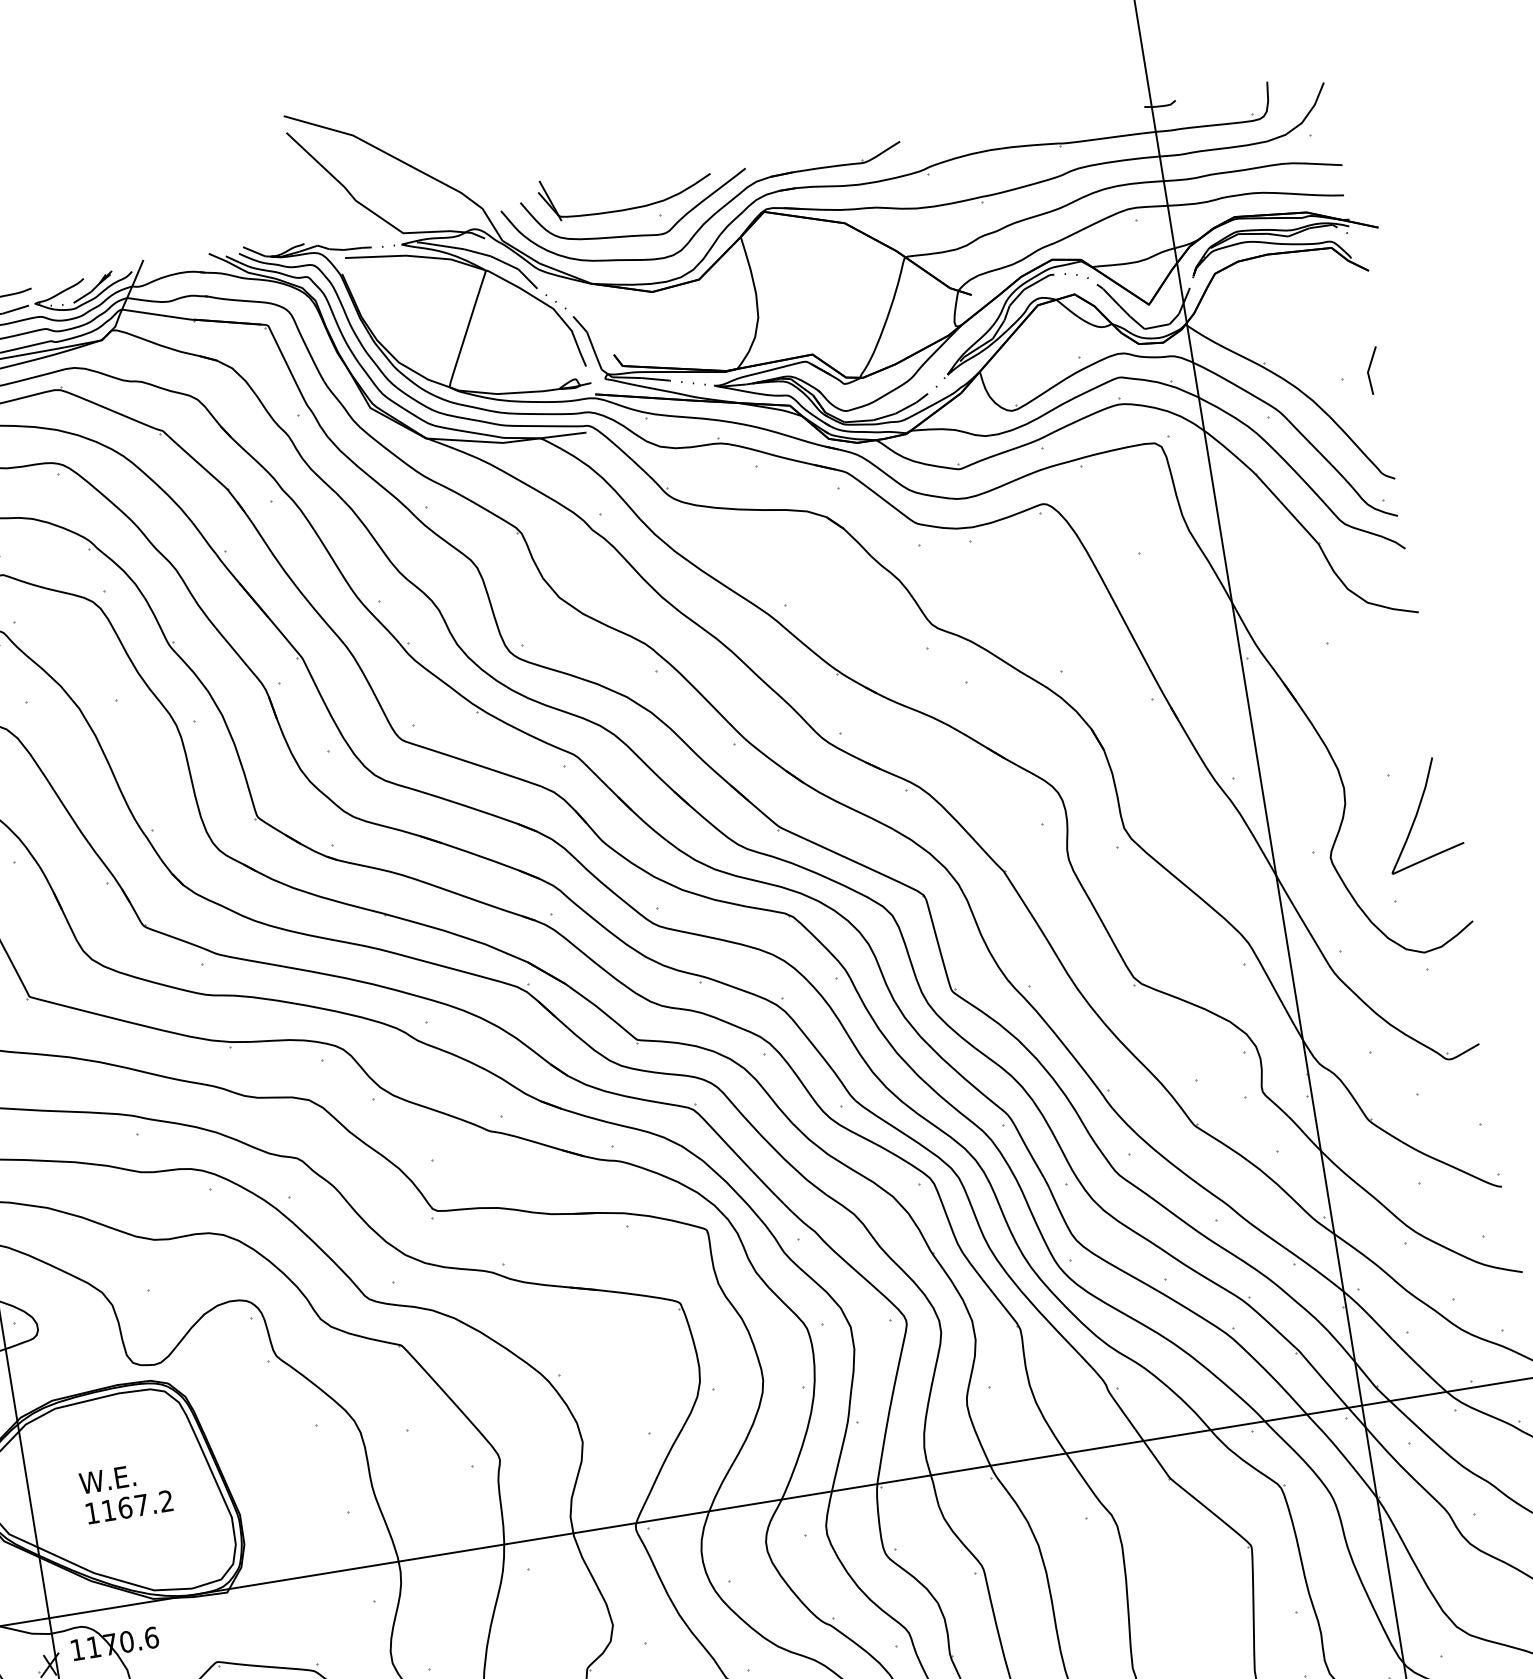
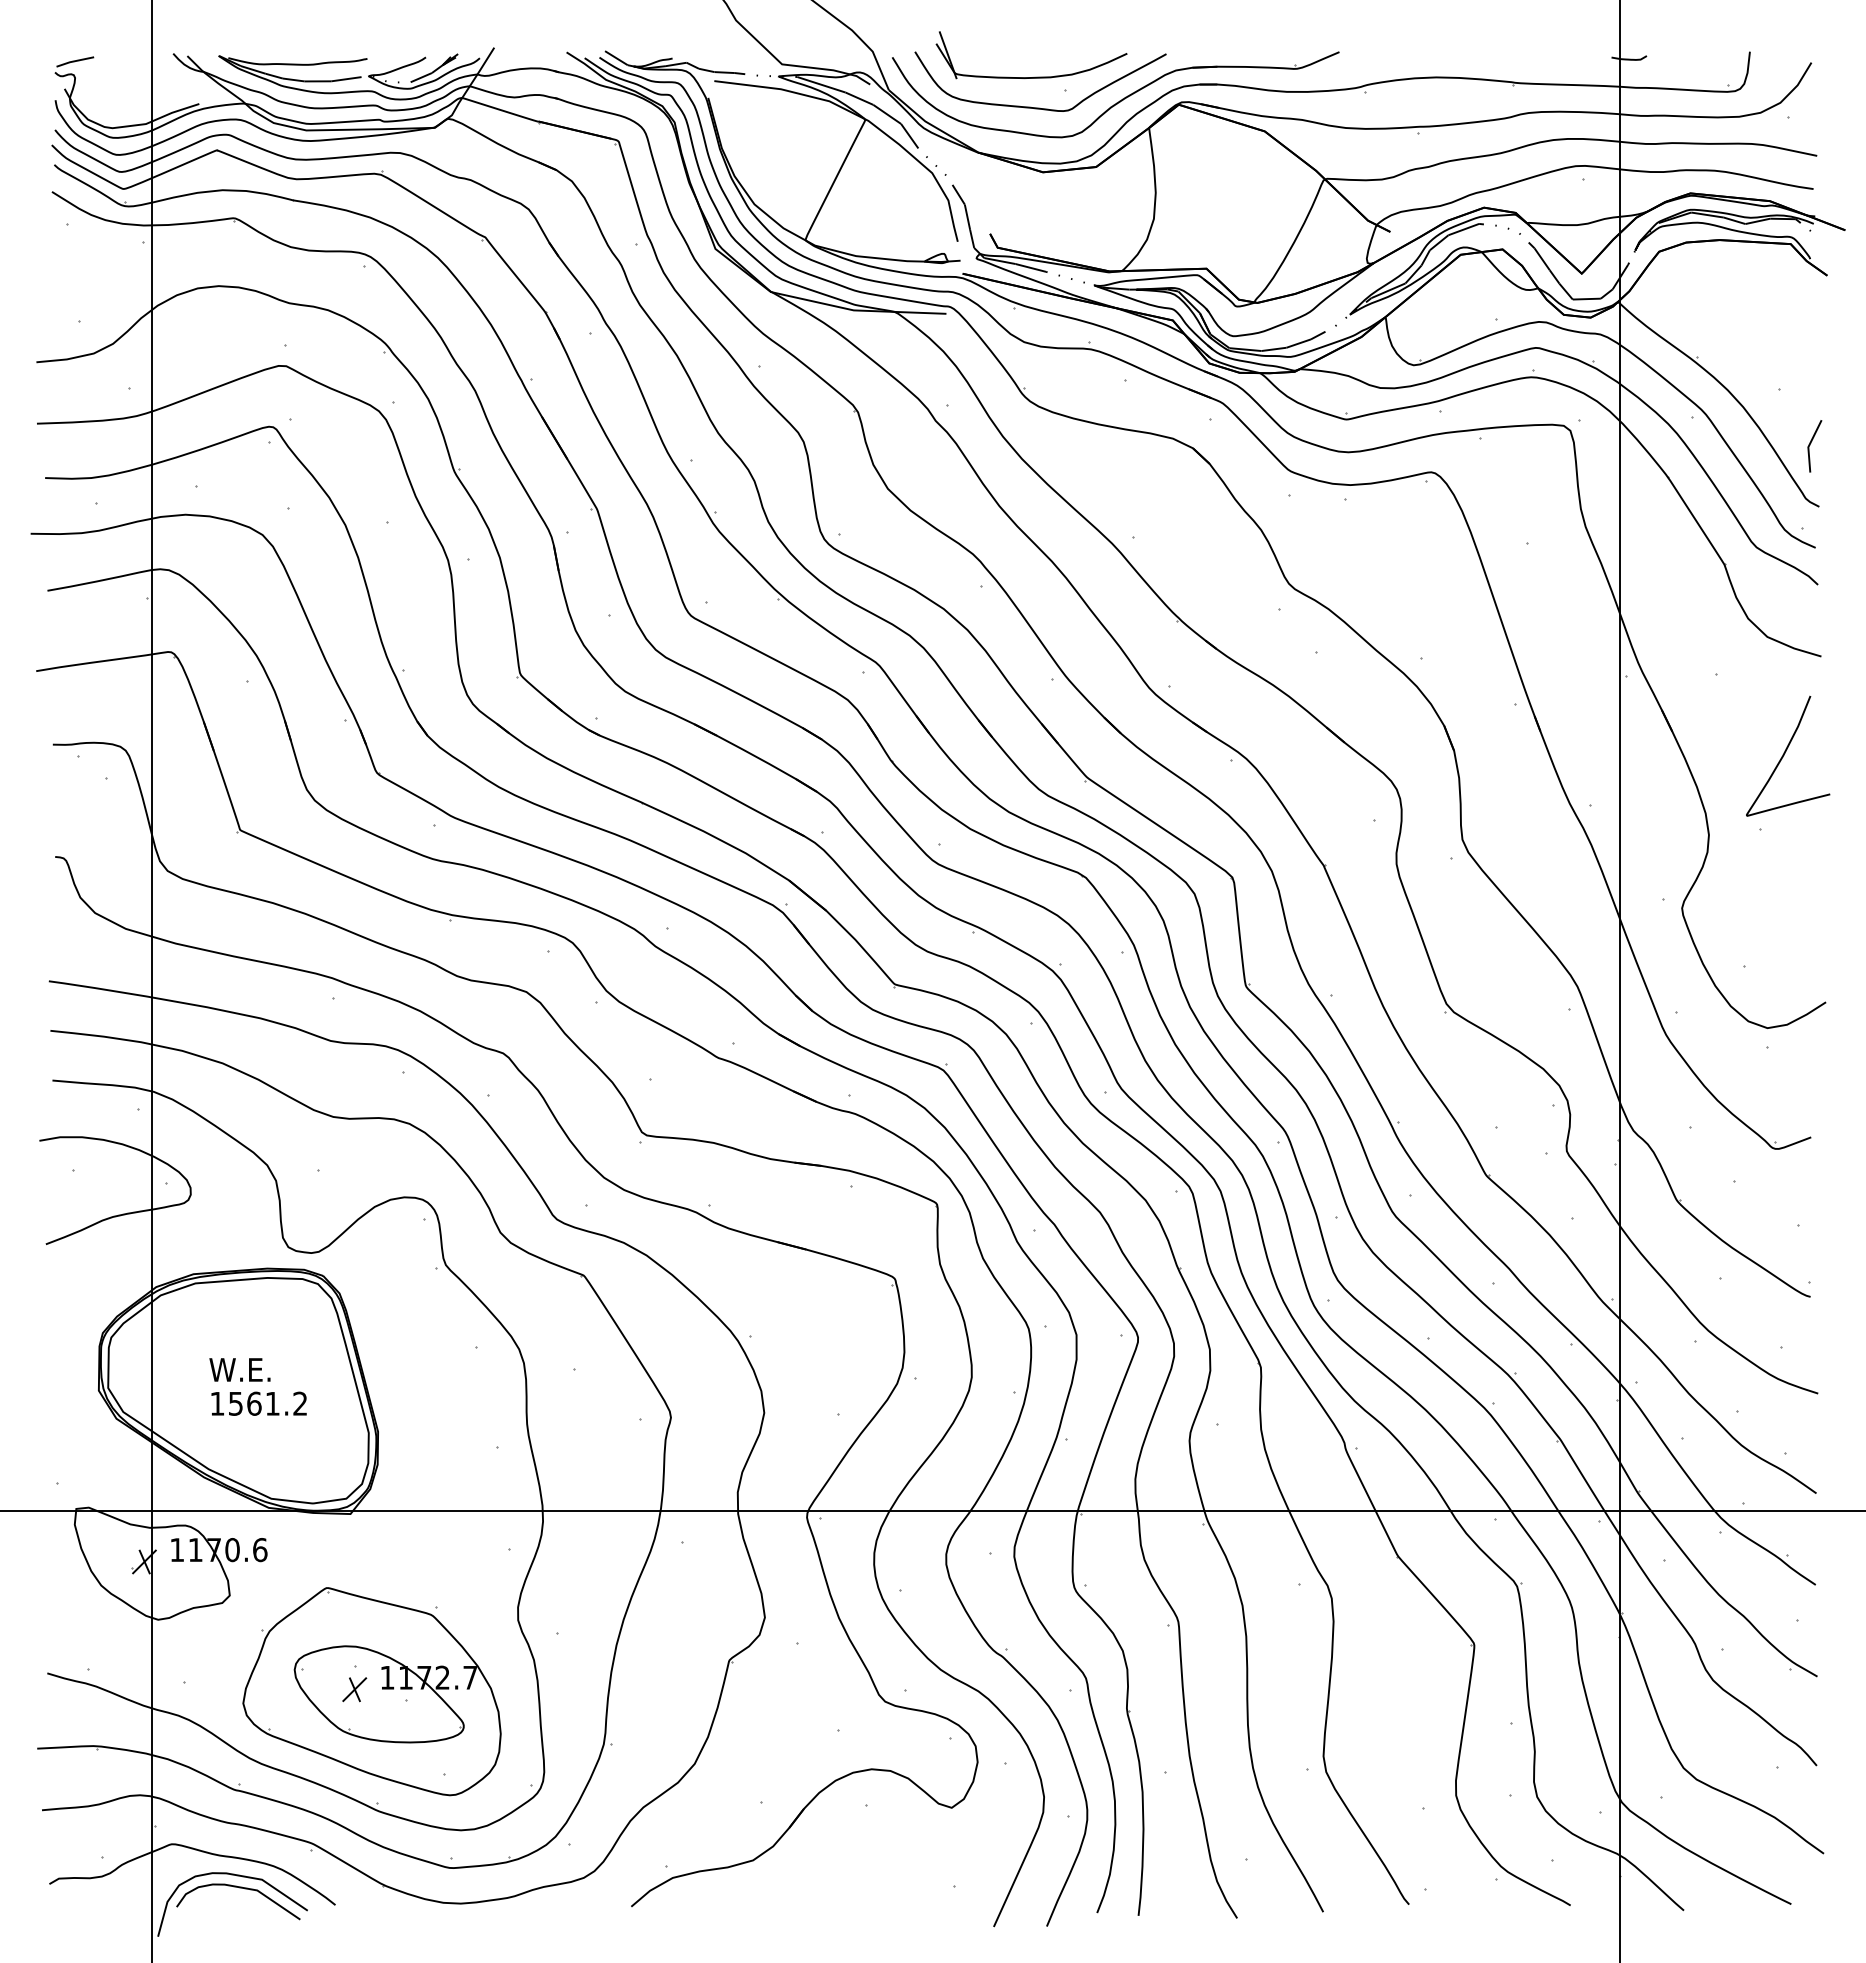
line: (1369, 370) -> (1810, 445), moved
part: (1421, 813) -> (1788, 755), moved
text: (125, 1507) -> (254, 1403), 1167.2 -> 1561.2

